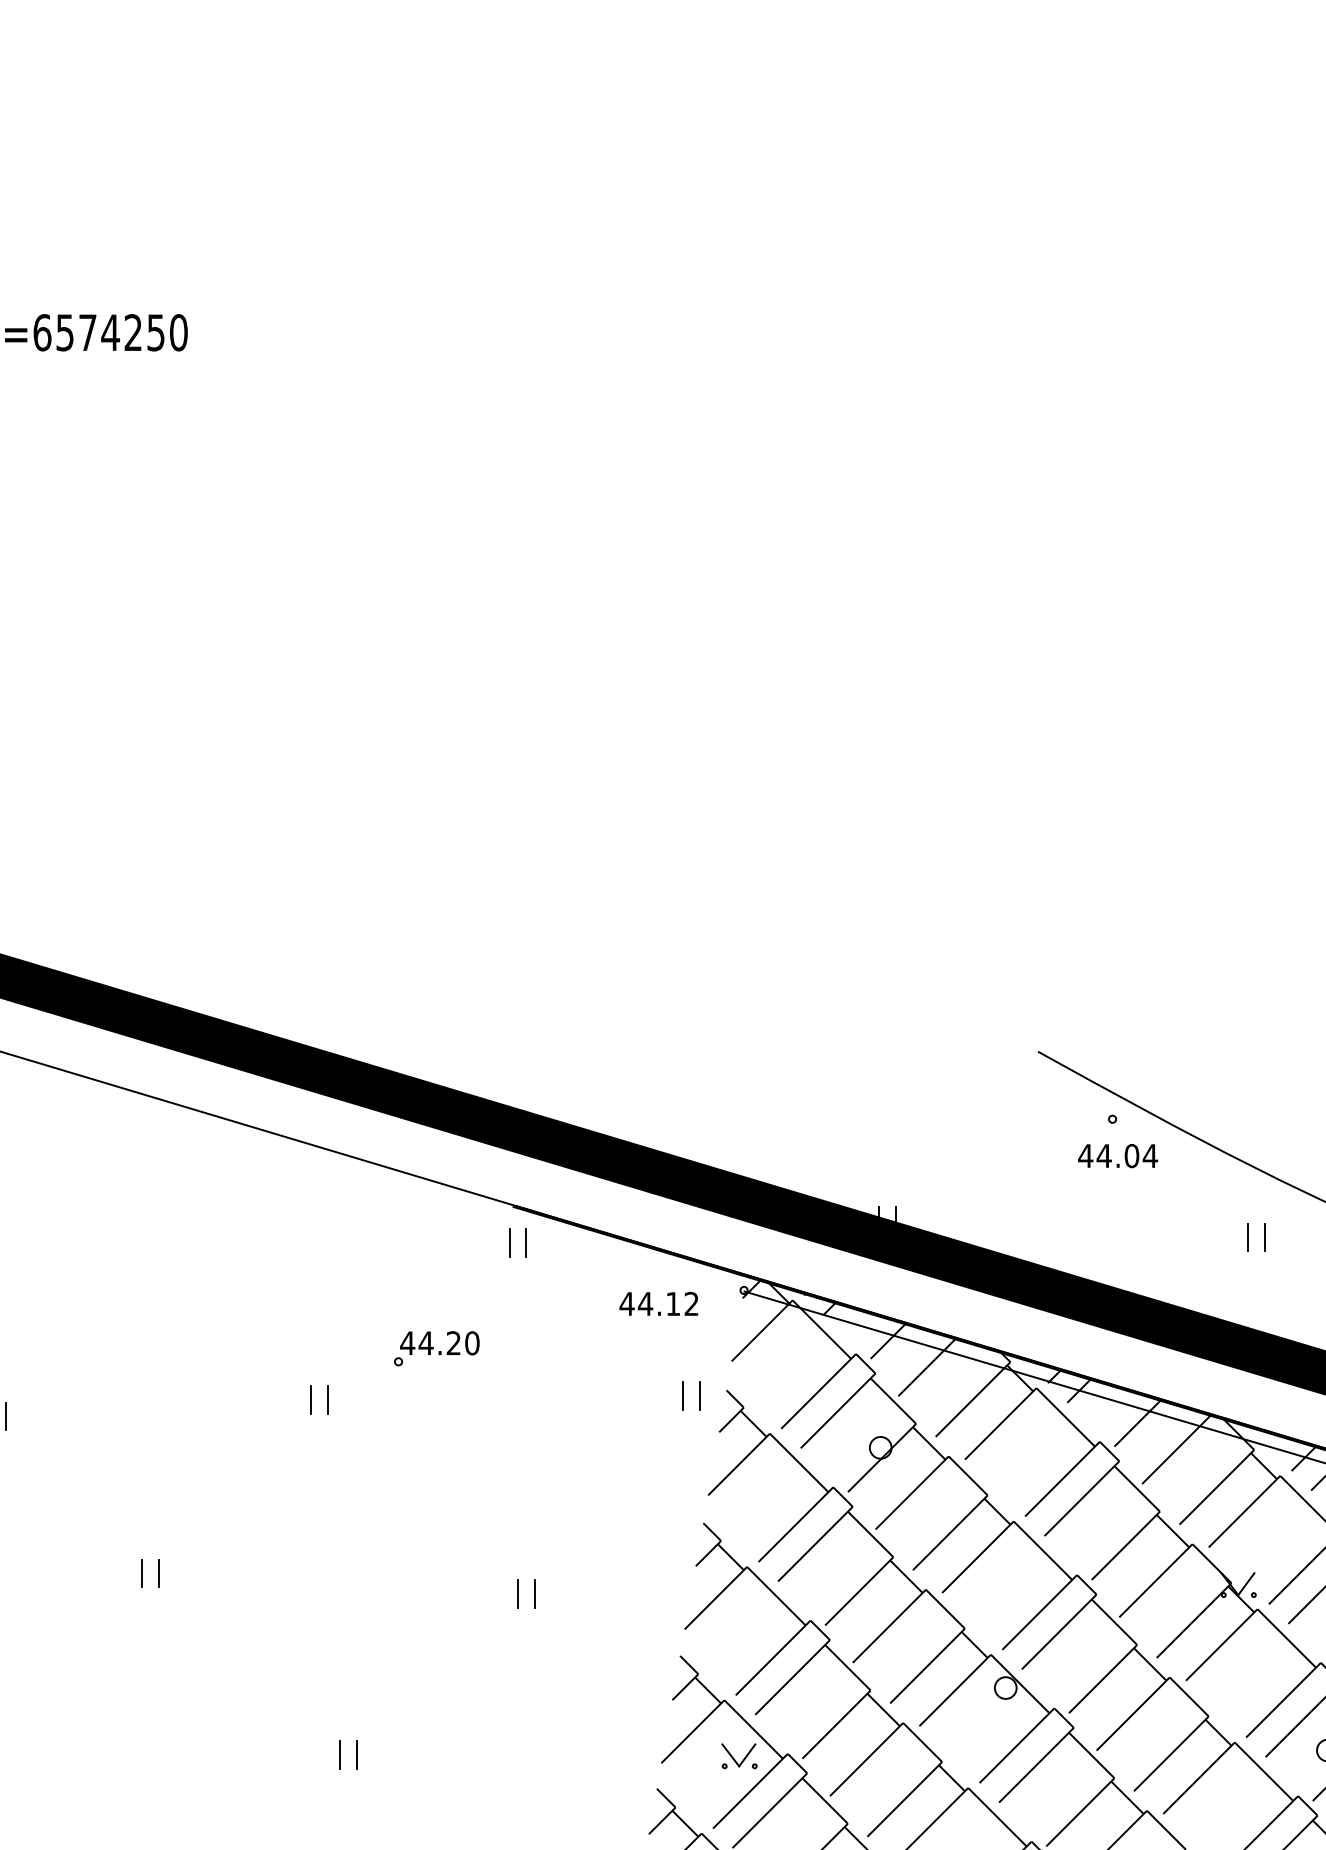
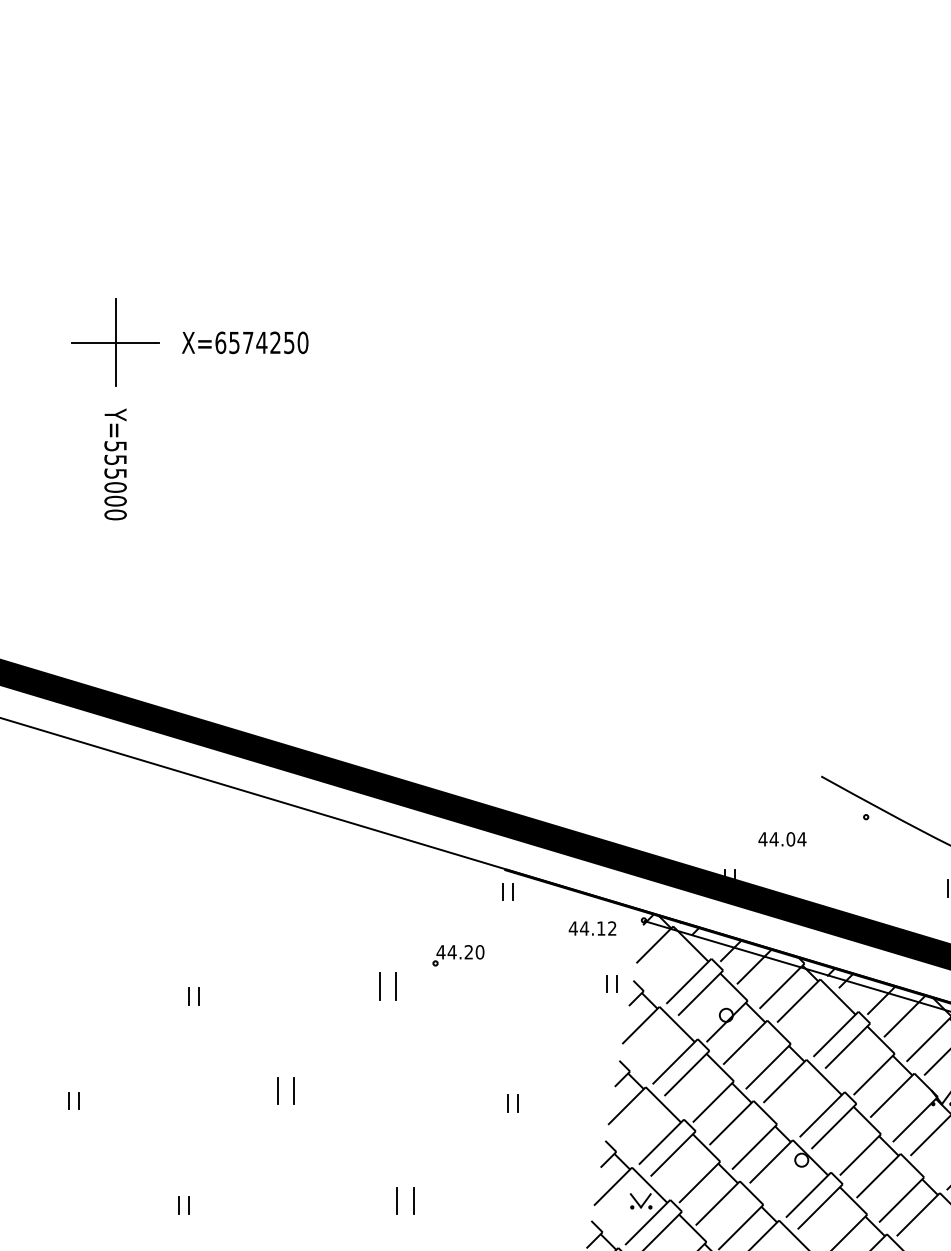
text: (1118, 1156) -> (782, 839), moved
part: (318, 1400) -> (387, 986), size x1.6
part: (149, 1572) -> (285, 1090), size x1.6
part: (348, 1754) -> (405, 1200), size x1.6

